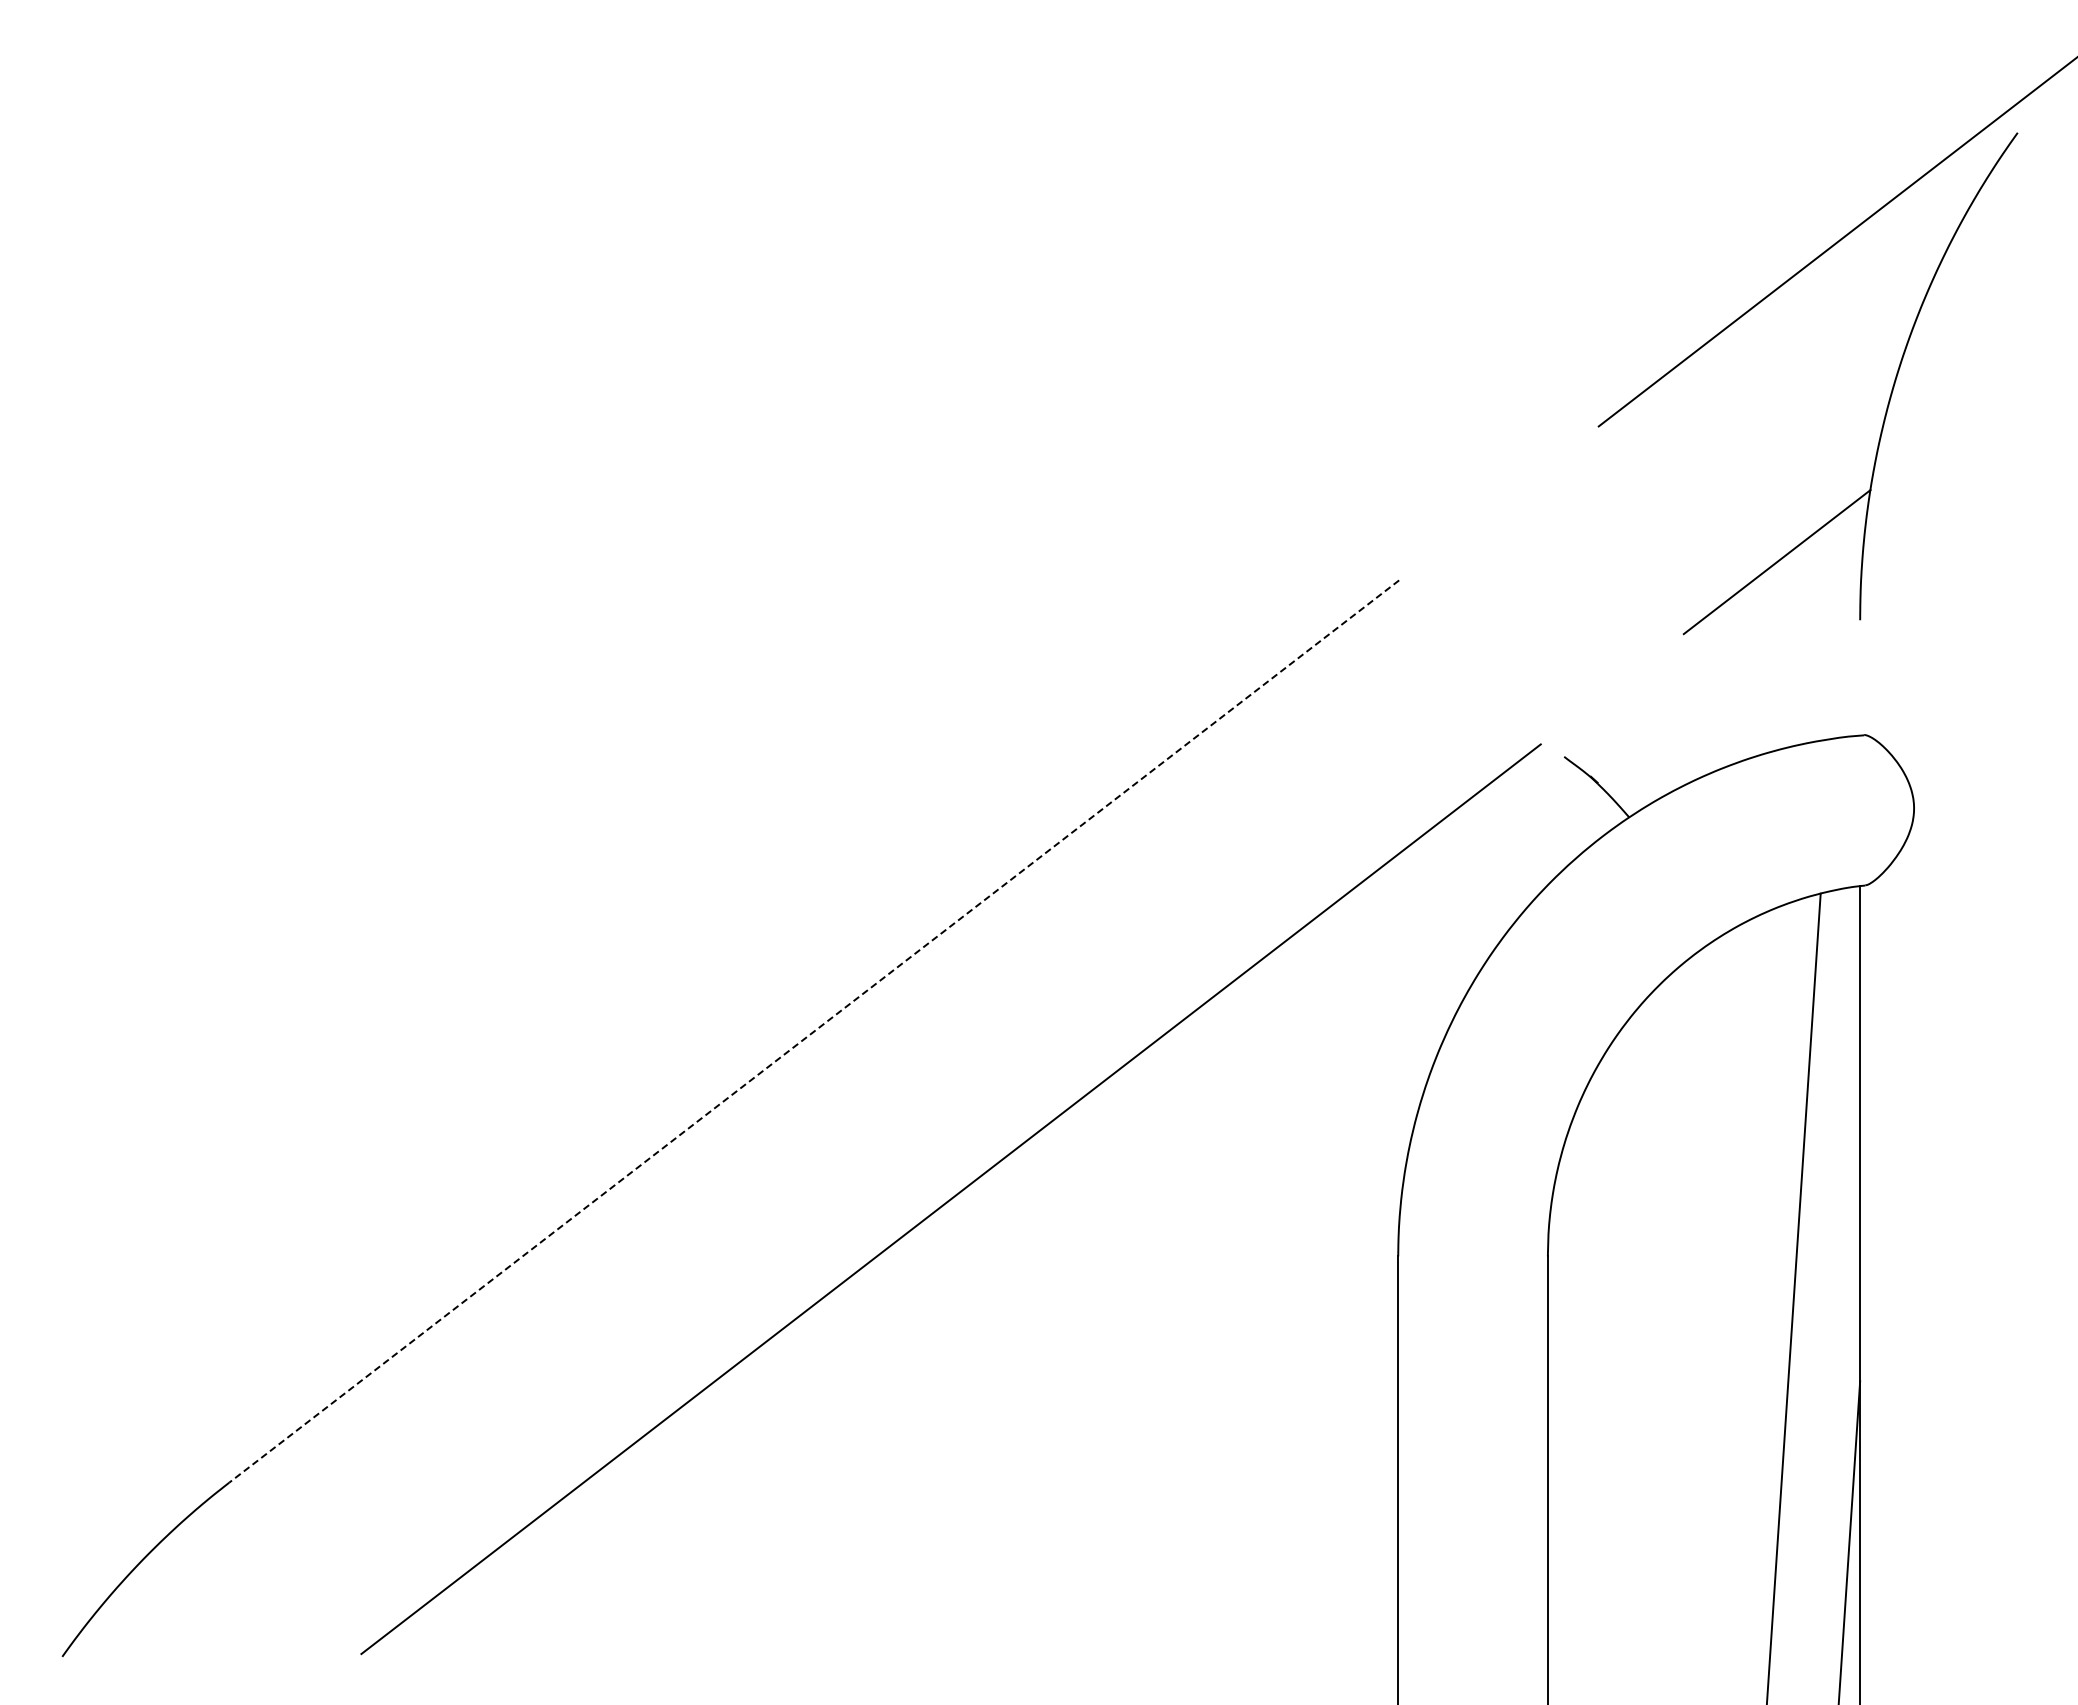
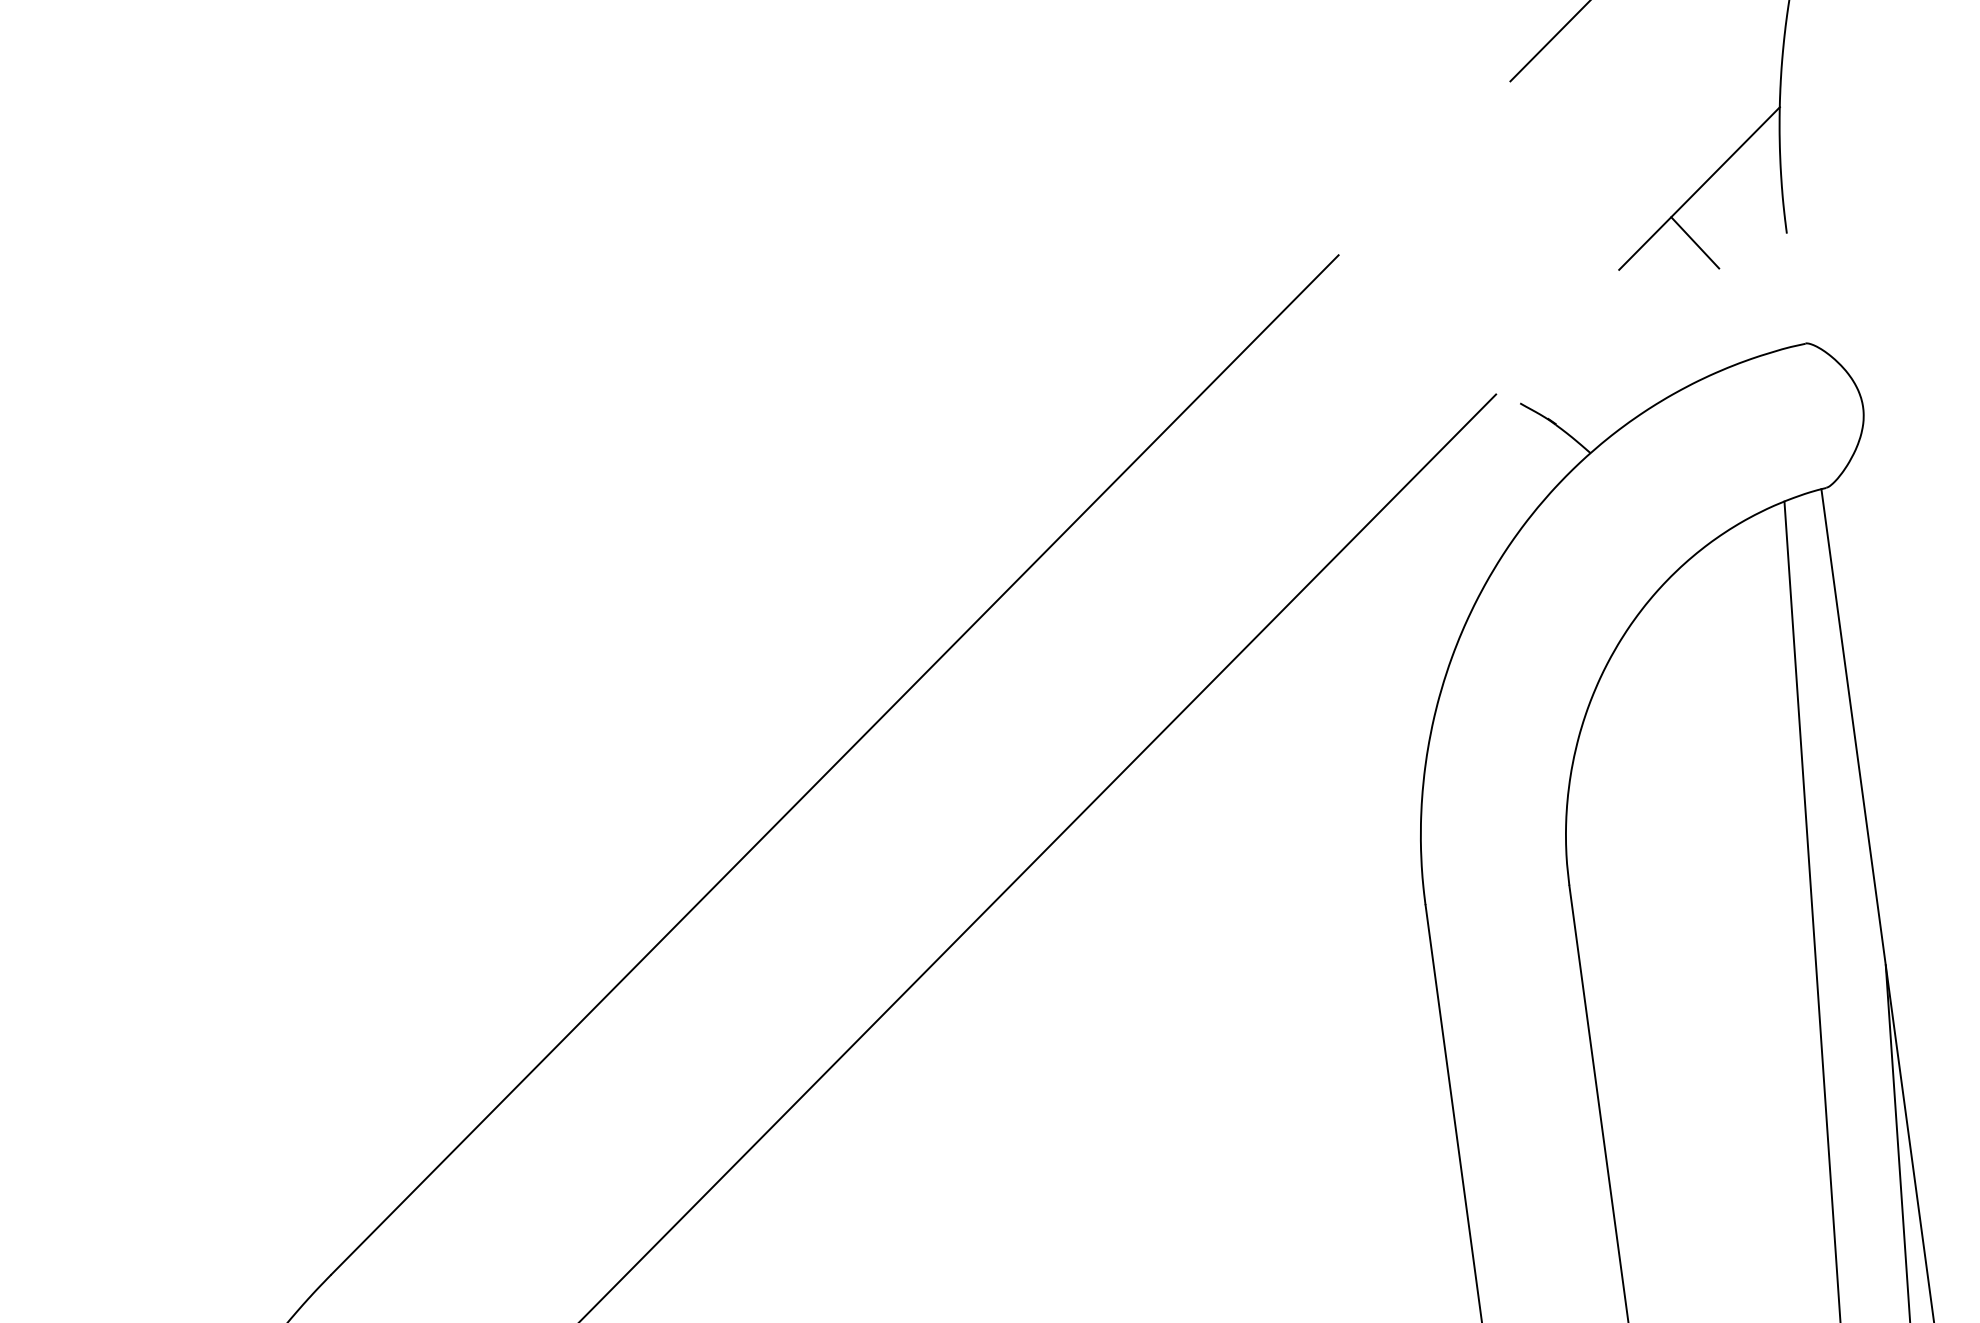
line: (1765, 616) -> (1695, 242), added
line: (814, 1031) -> (835, 764), dashed -> solid

